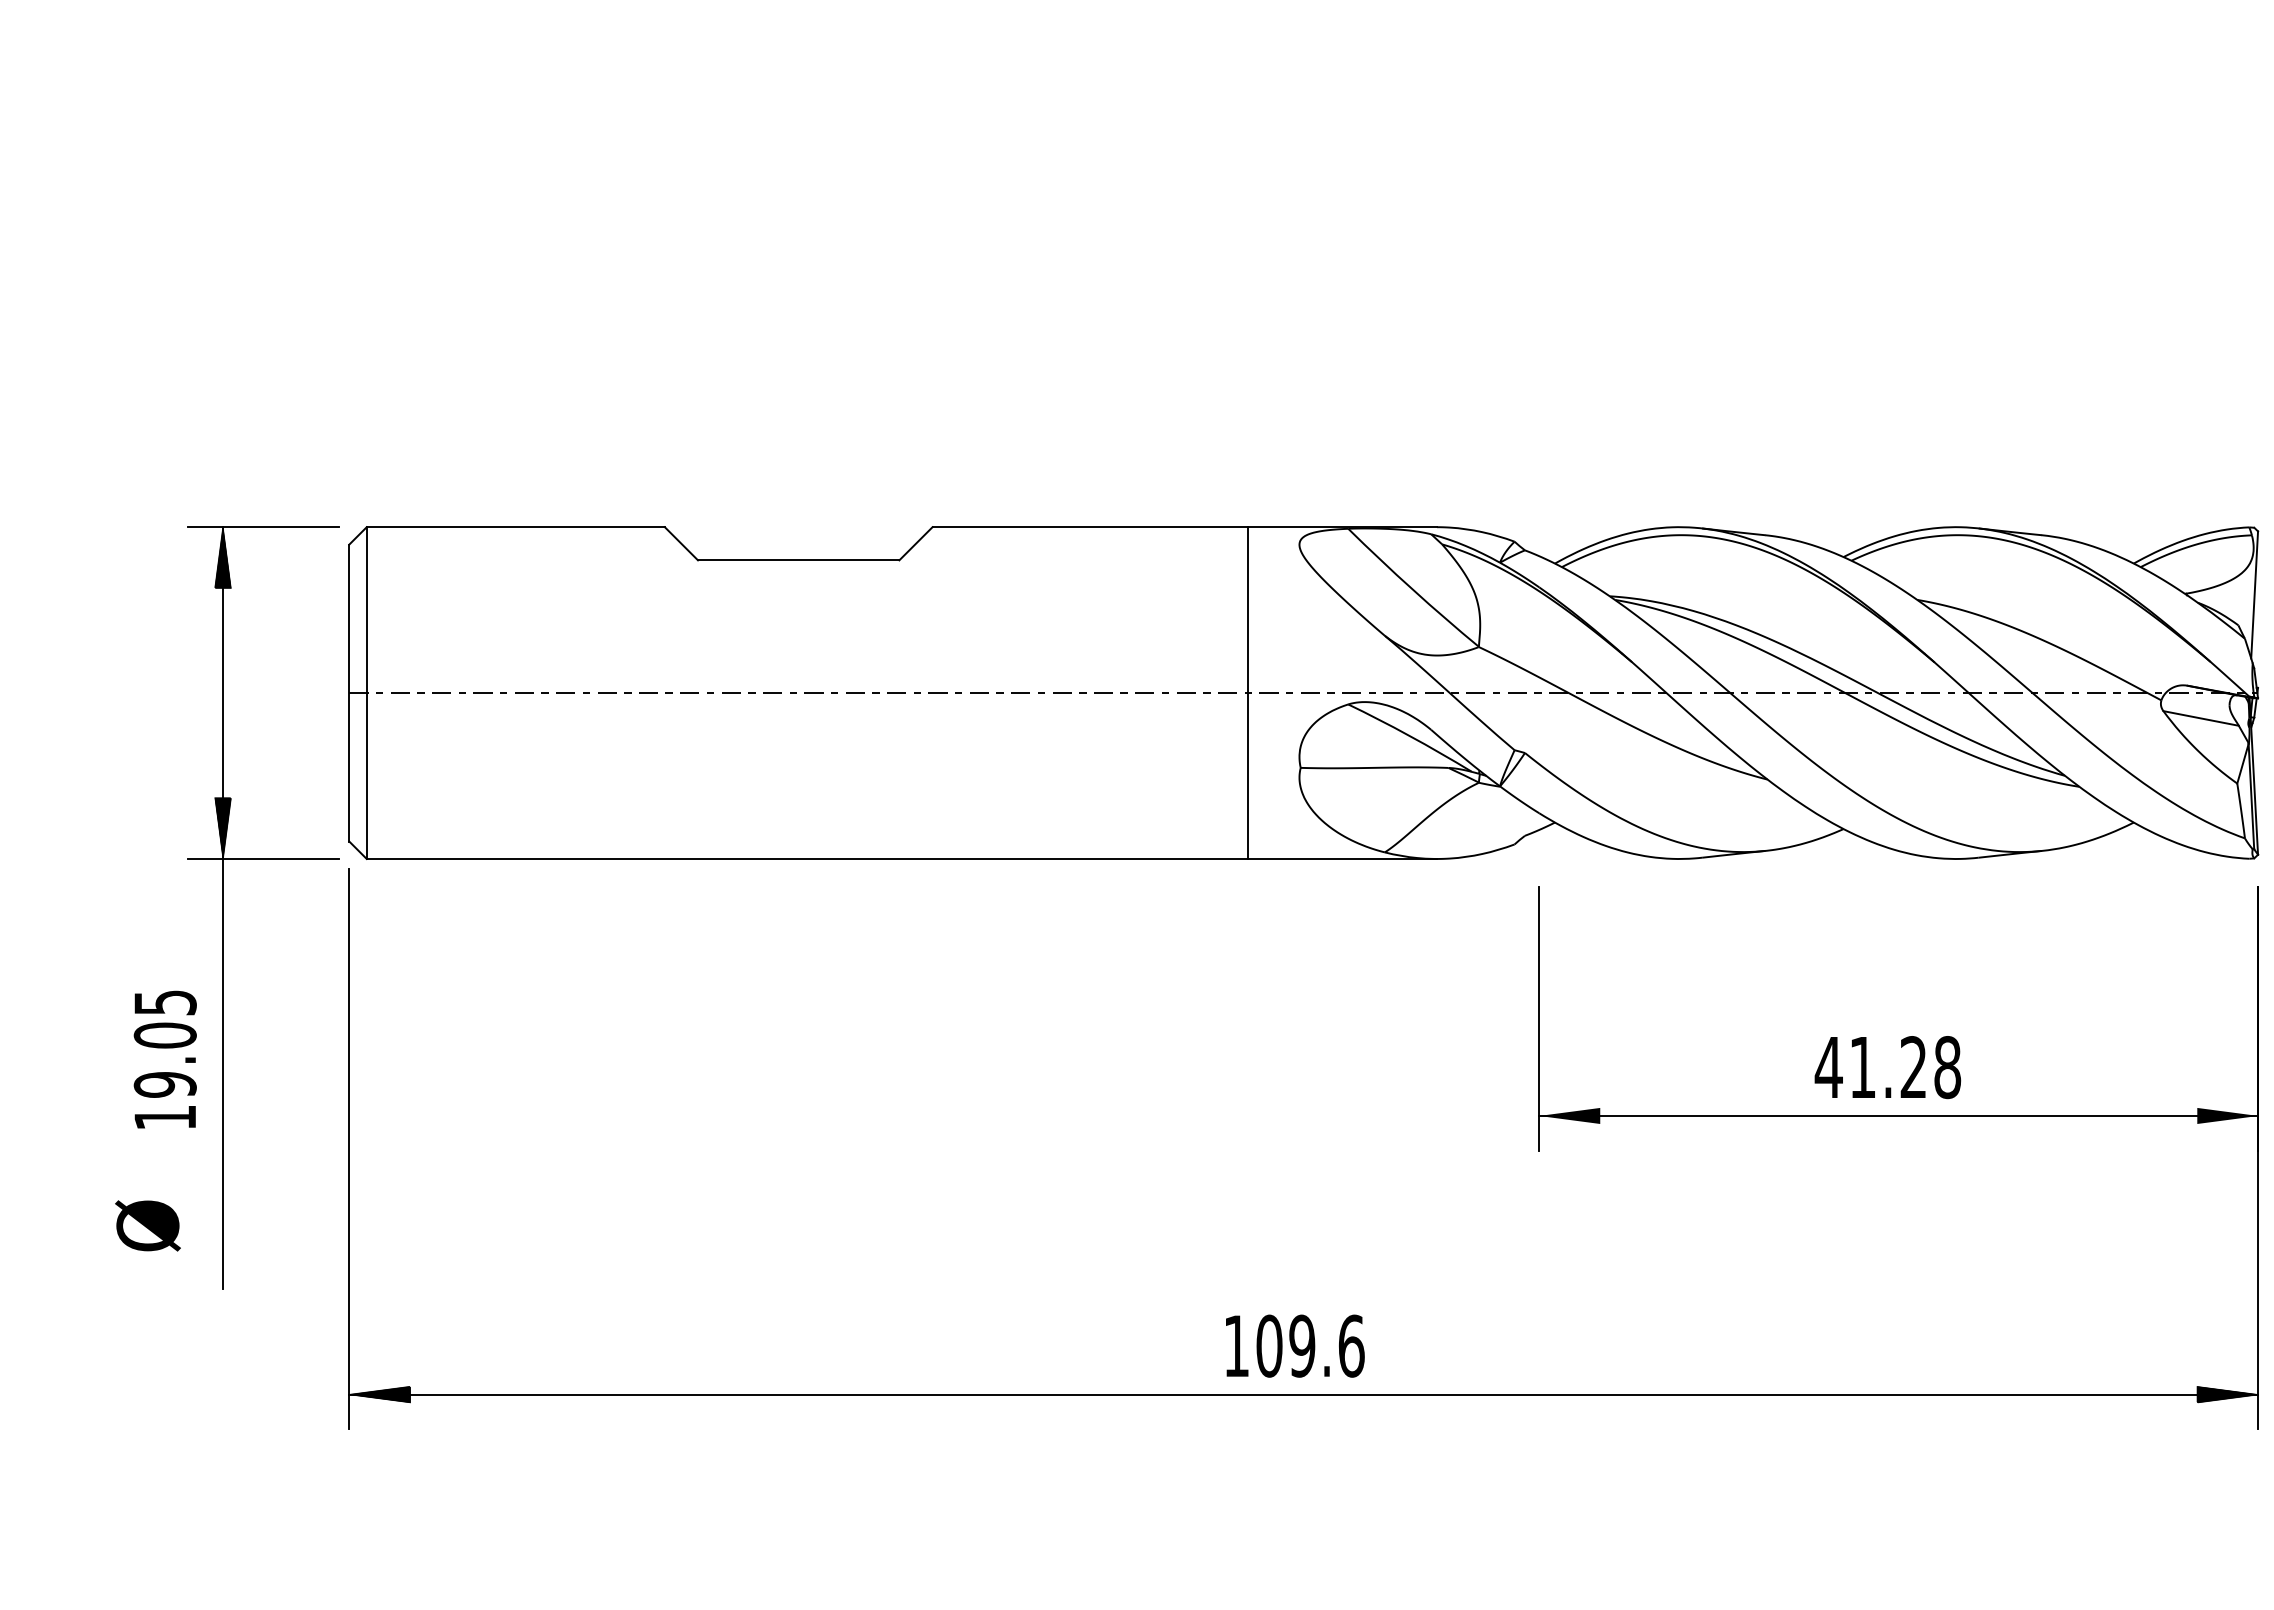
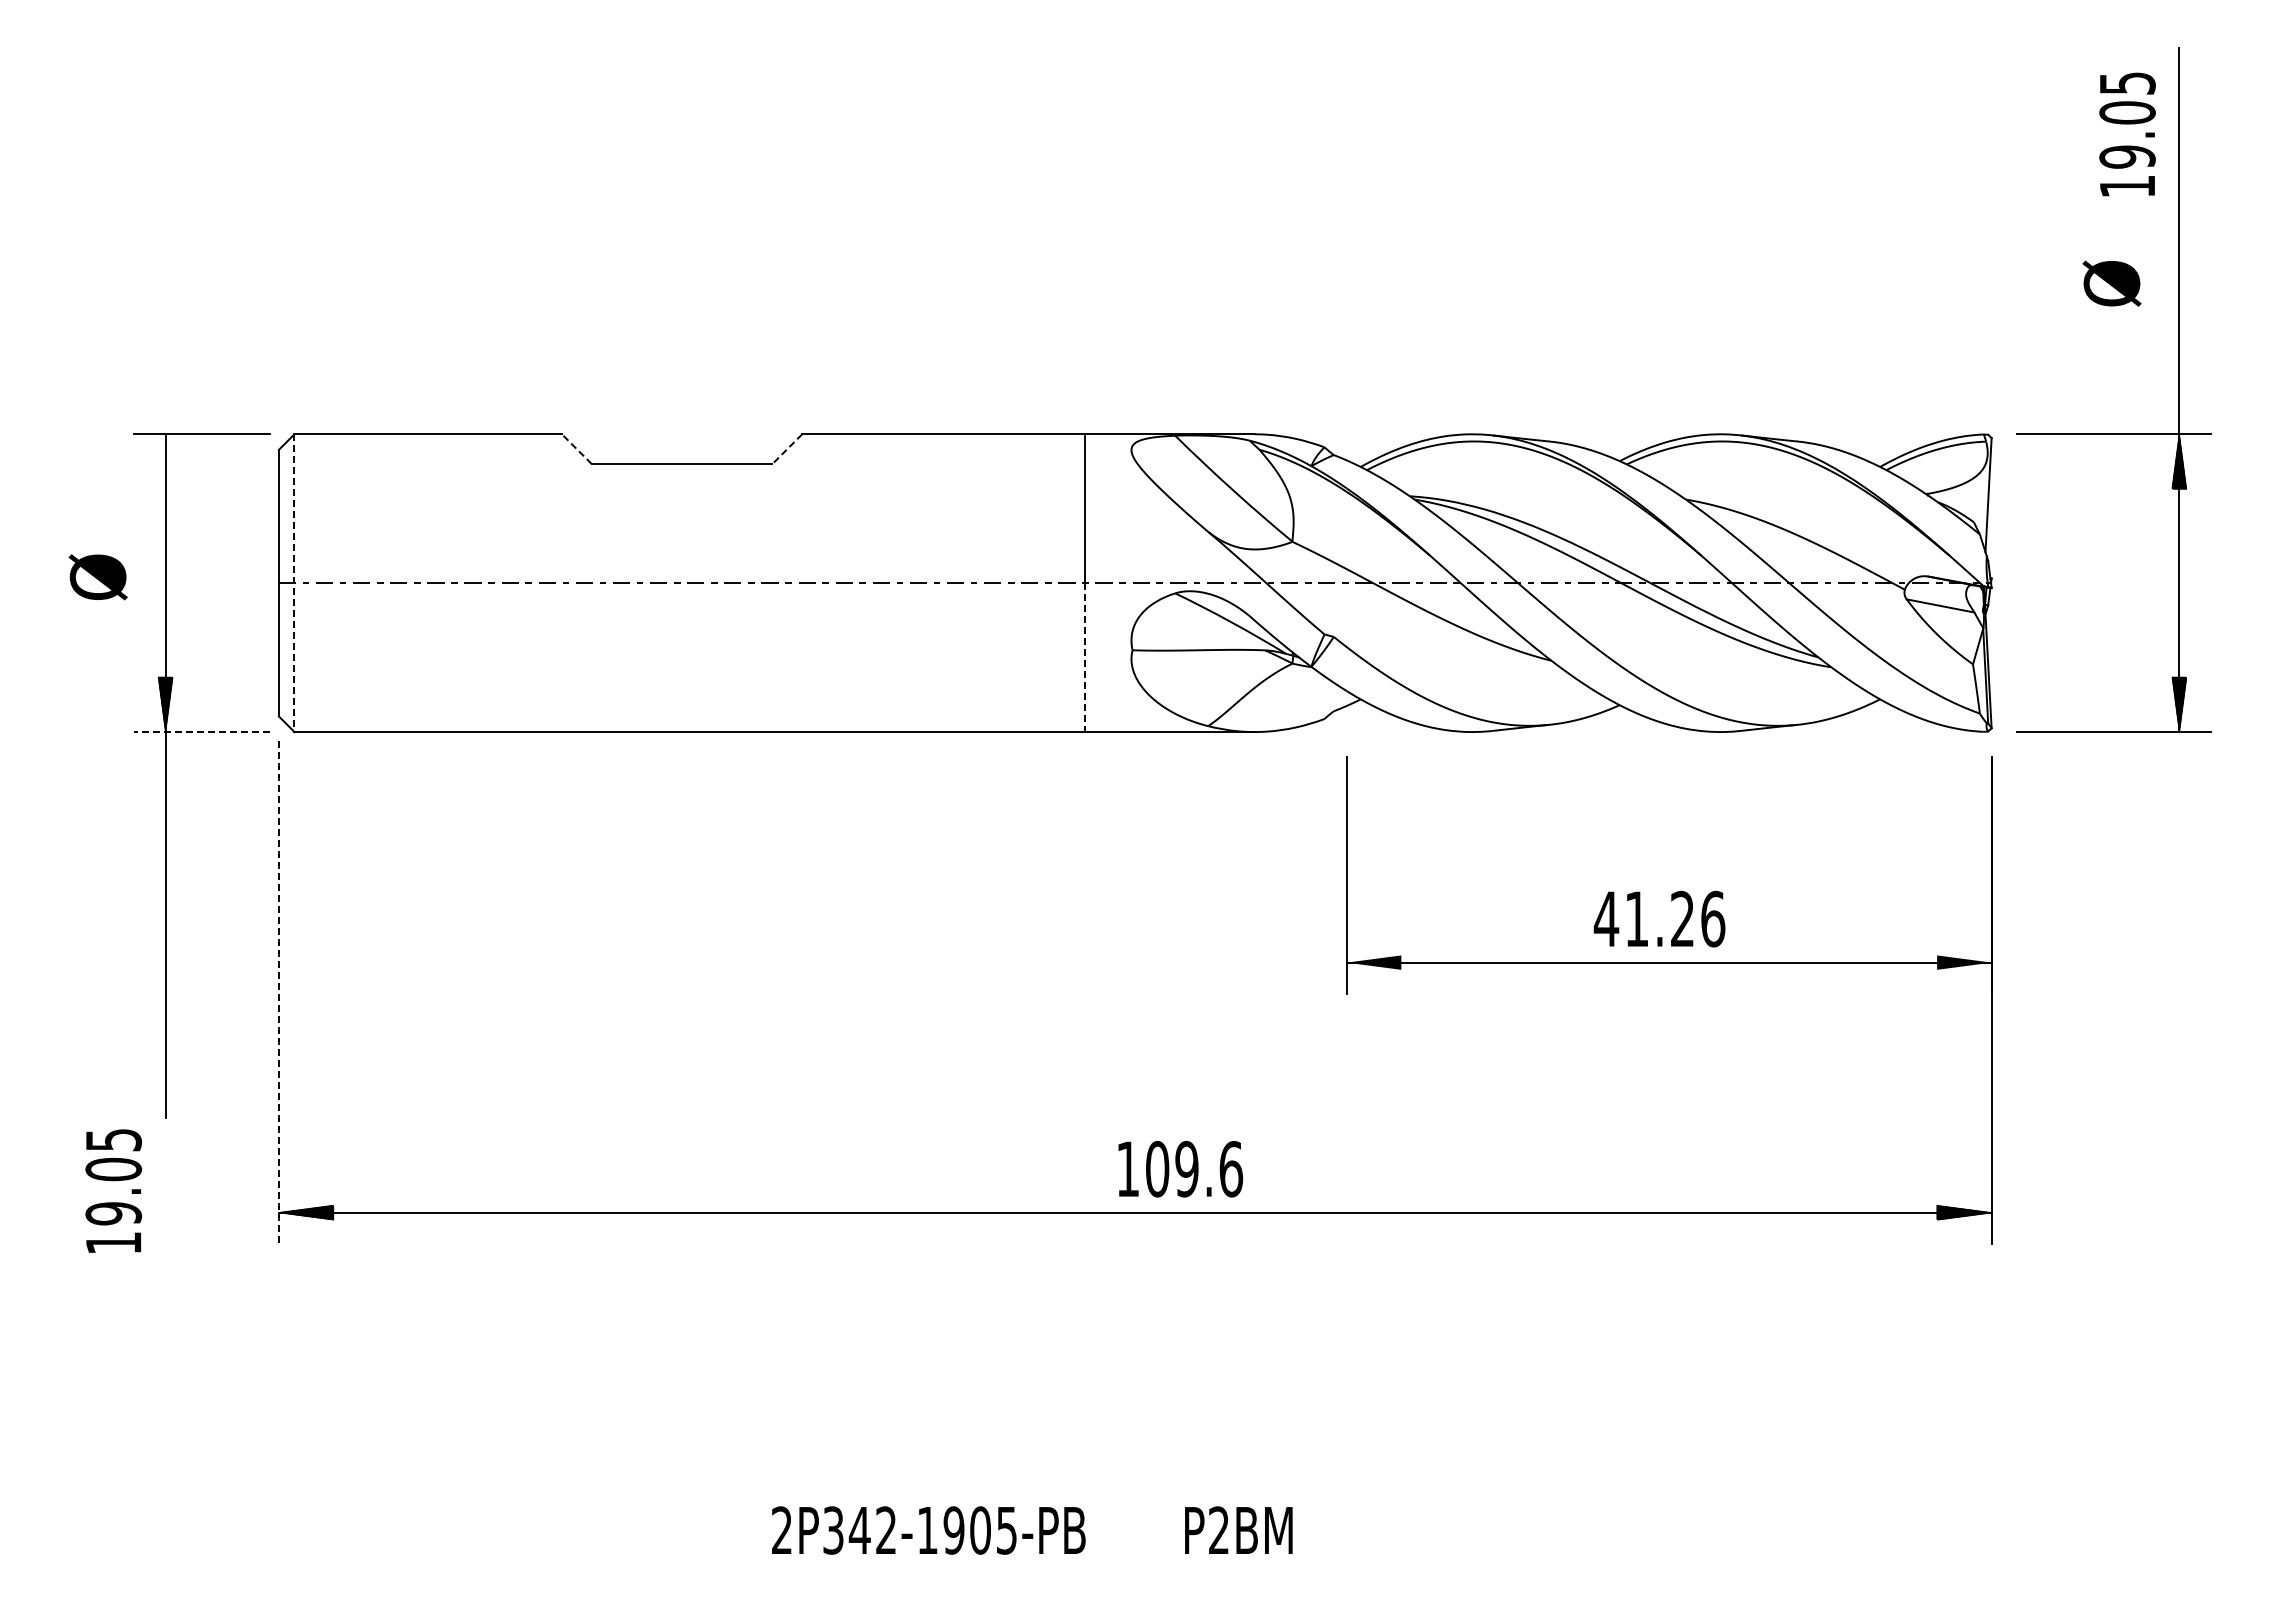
line: (681, 543) -> (576, 448), solid -> dashed
line: (915, 544) -> (786, 449), solid -> dashed
hatch: (223, 557) -> (165, 461), removed
line: (366, 693) -> (294, 583), solid -> dashed
line: (1248, 777) -> (1085, 658), solid -> dashed
line: (263, 859) -> (201, 732), solid -> dashed
text: (165, 1058) -> (113, 1190), moved
text: (1948, 1066) -> (1713, 918), 41.28 -> 41.26
line: (348, 1150) -> (278, 993), solid -> dashed
text: (147, 1226) -> (97, 577), moved
text: (1295, 1346) -> (1180, 1169), moved

